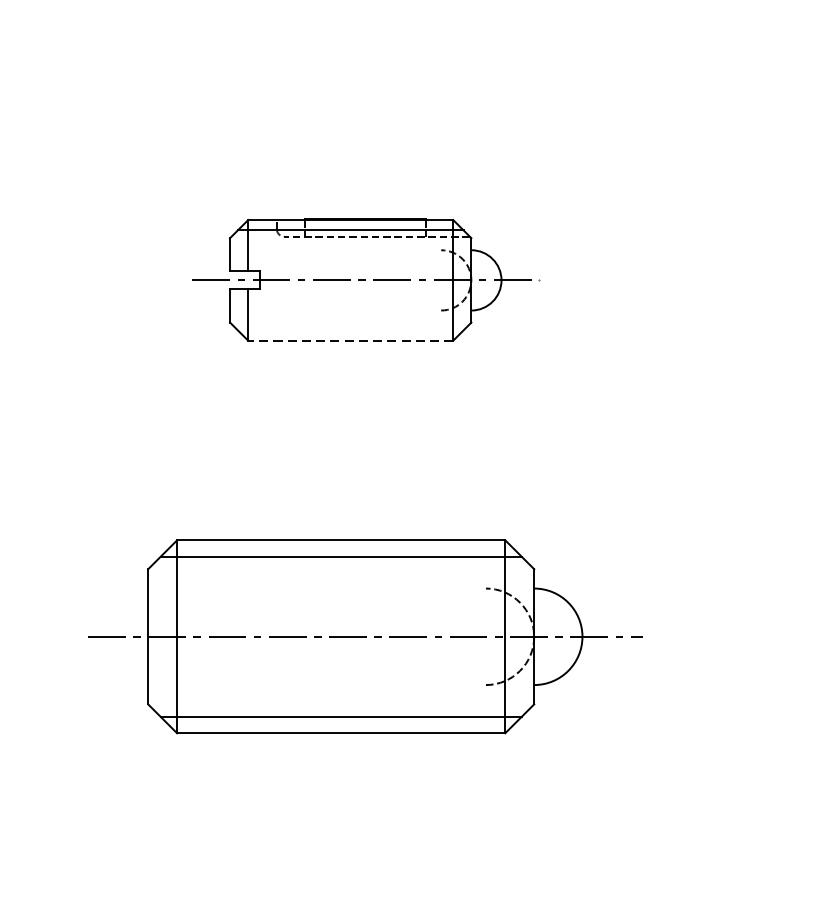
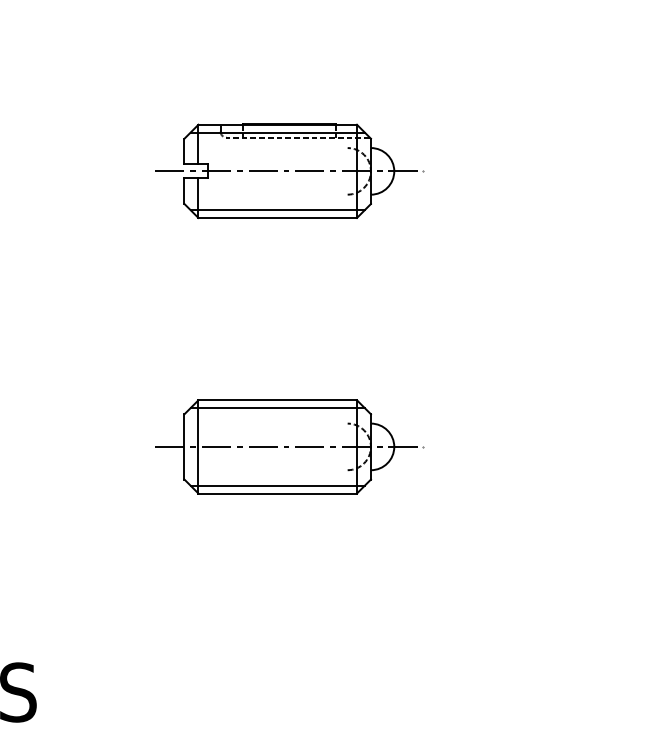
line: (350, 331) -> (277, 210), added
line: (350, 340) -> (277, 217), dashed -> solid
part: (365, 636) -> (289, 446), size x0.62

